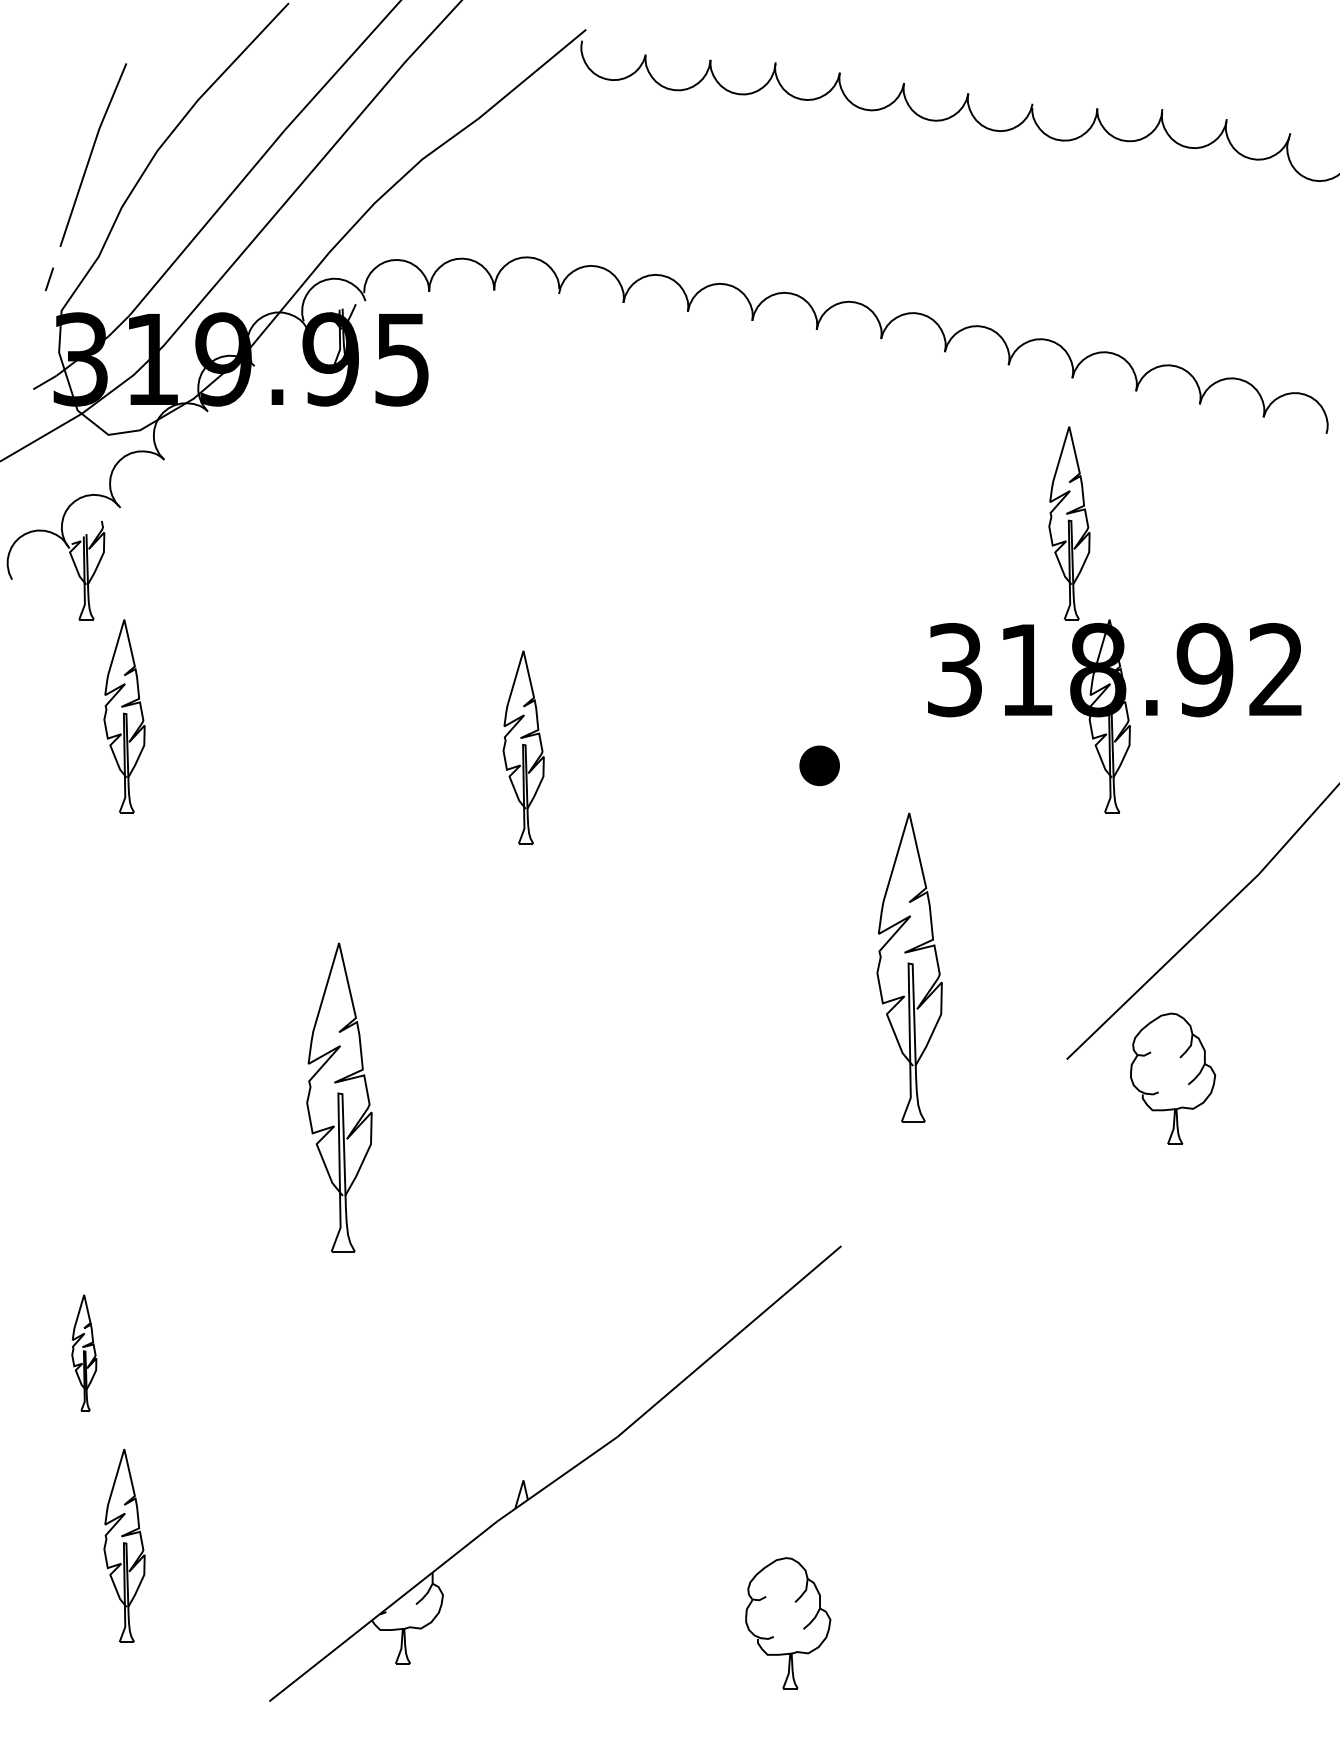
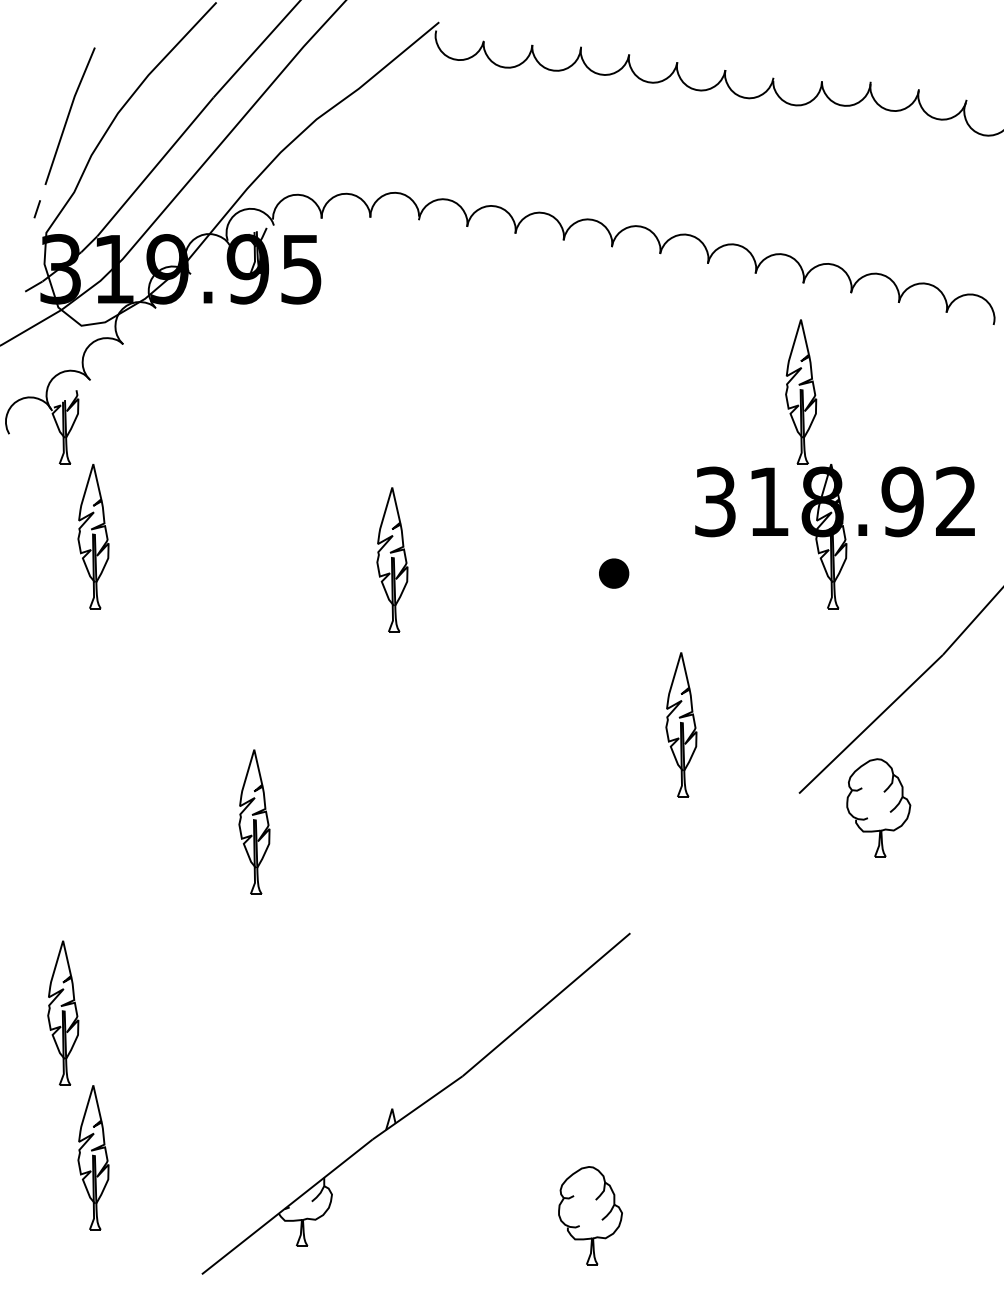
part: (909, 967) -> (681, 724), size x0.62
part: (339, 1097) -> (254, 822), size x0.62
part: (84, 1352) -> (63, 1012), size x1.67

